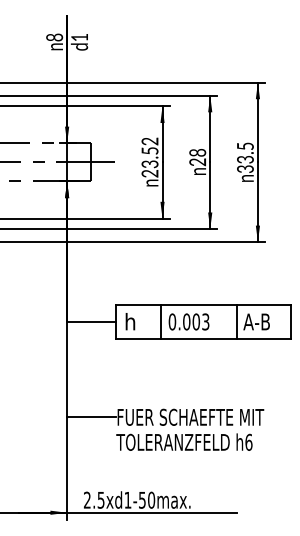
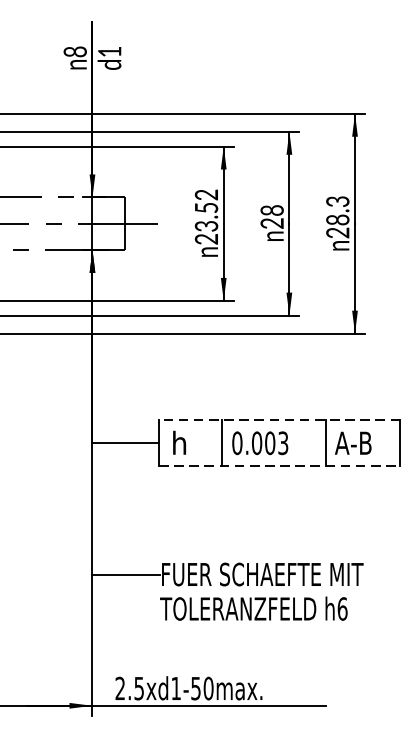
text: (245, 157) -> (337, 216), 33.5 -> 28.3
line: (203, 305) -> (280, 420), solid -> dashed
line: (203, 338) -> (280, 466), solid -> dashed

